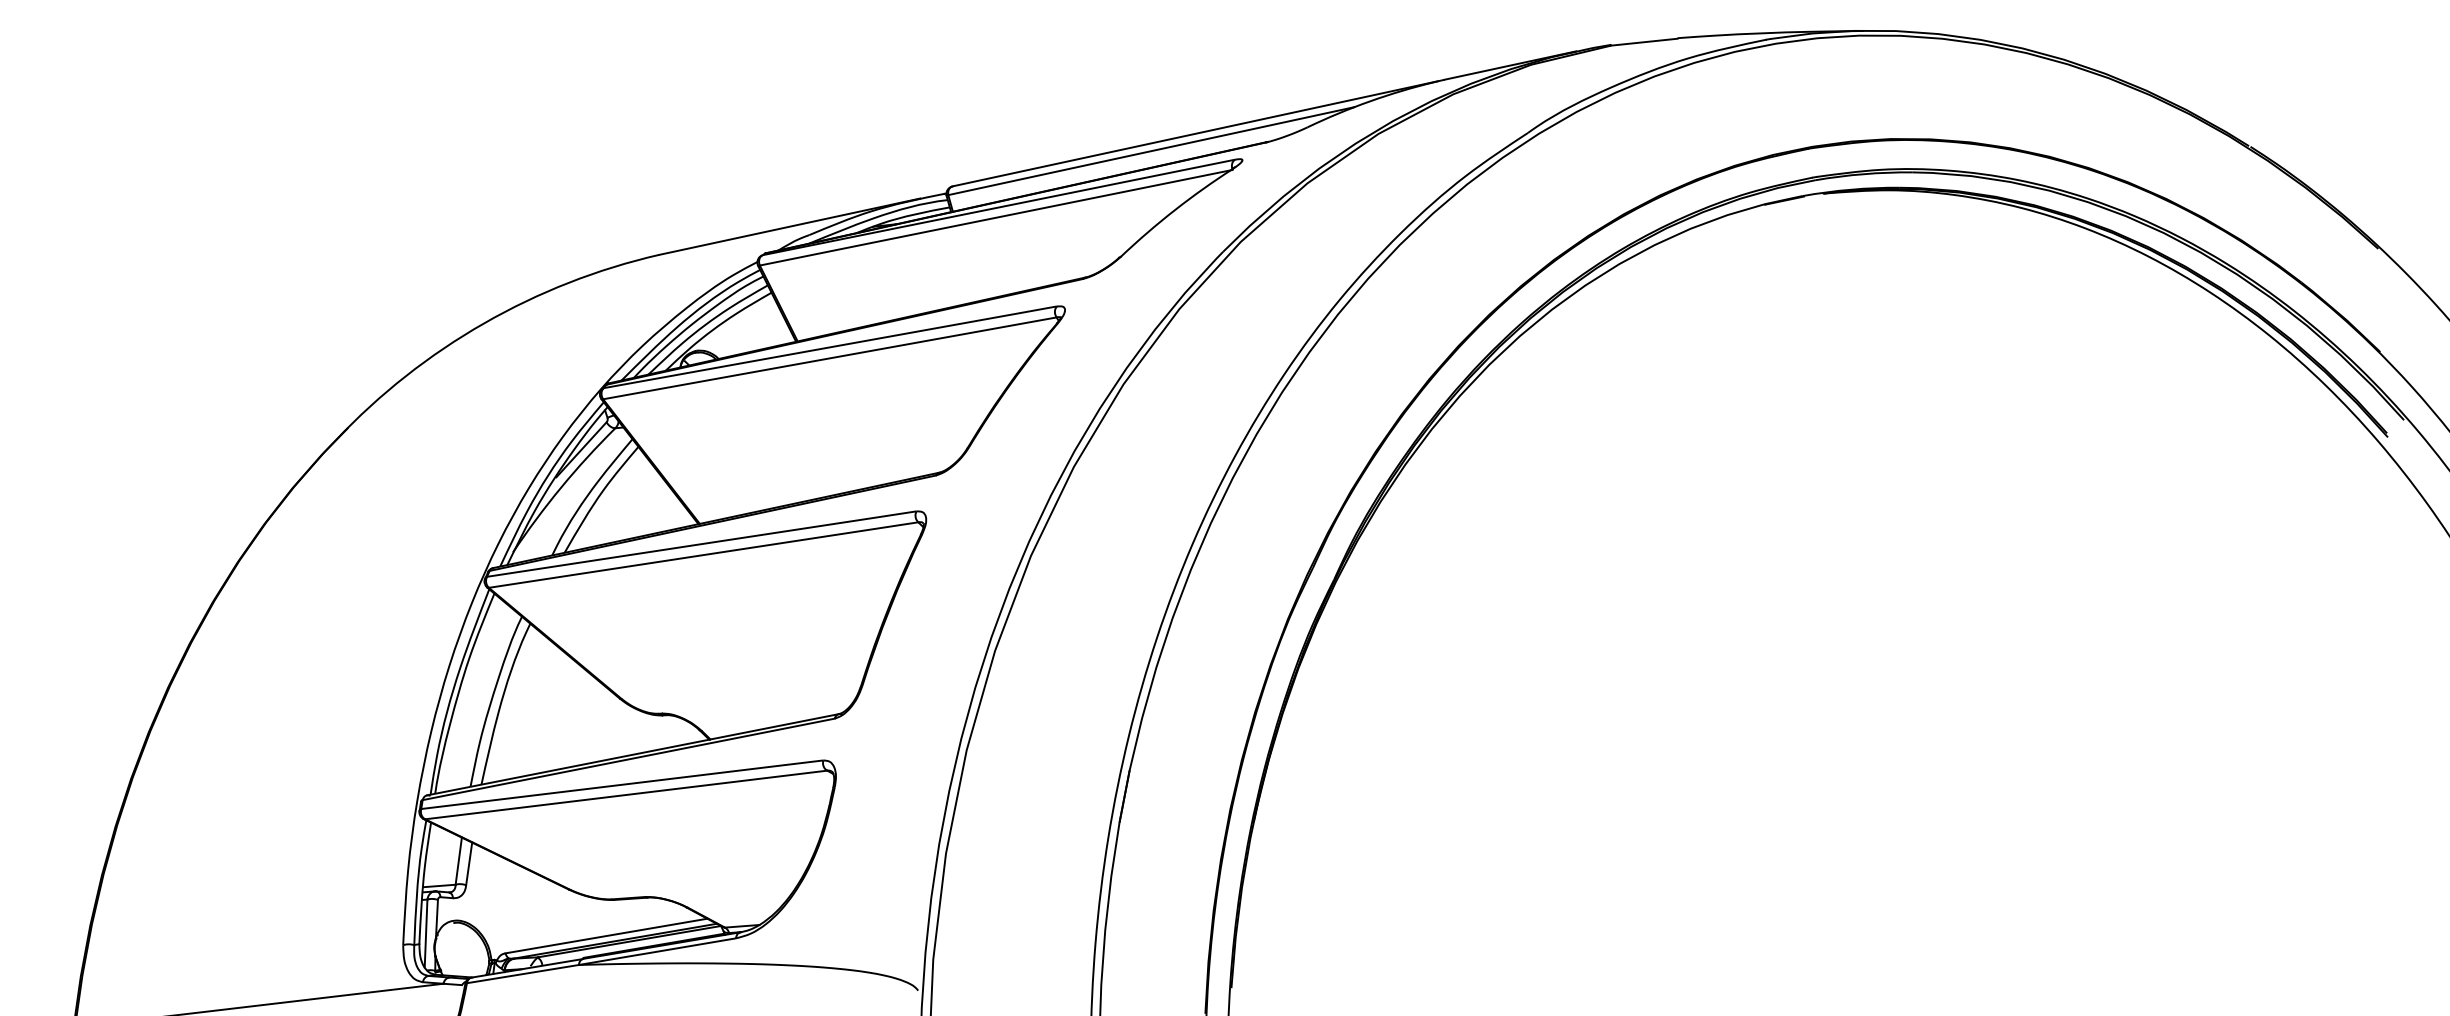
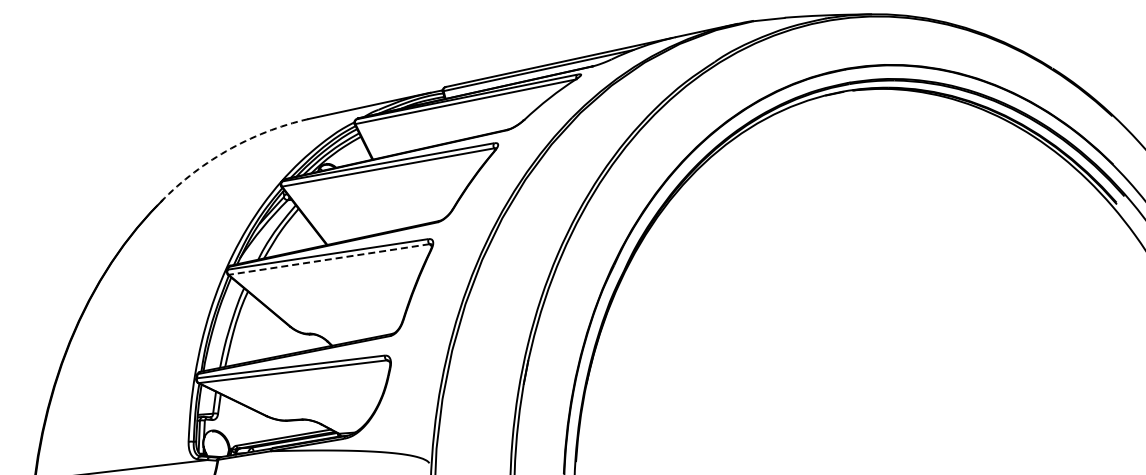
arc: (484, 324) -> (226, 151), solid -> dashed
line: (704, 555) -> (329, 259), solid -> dashed

